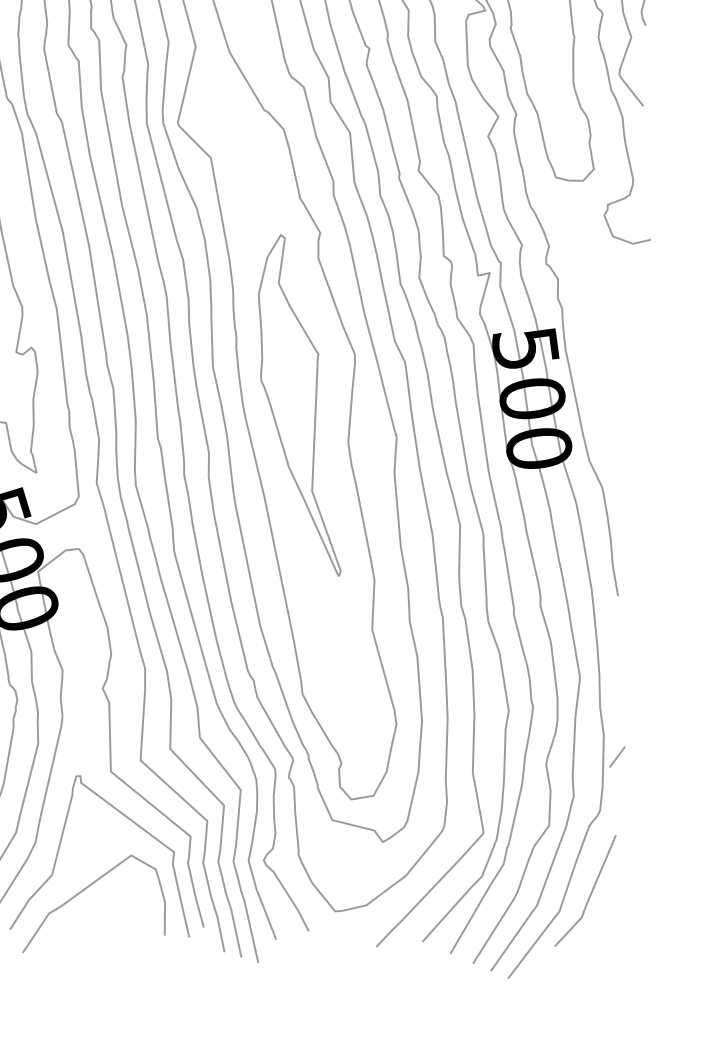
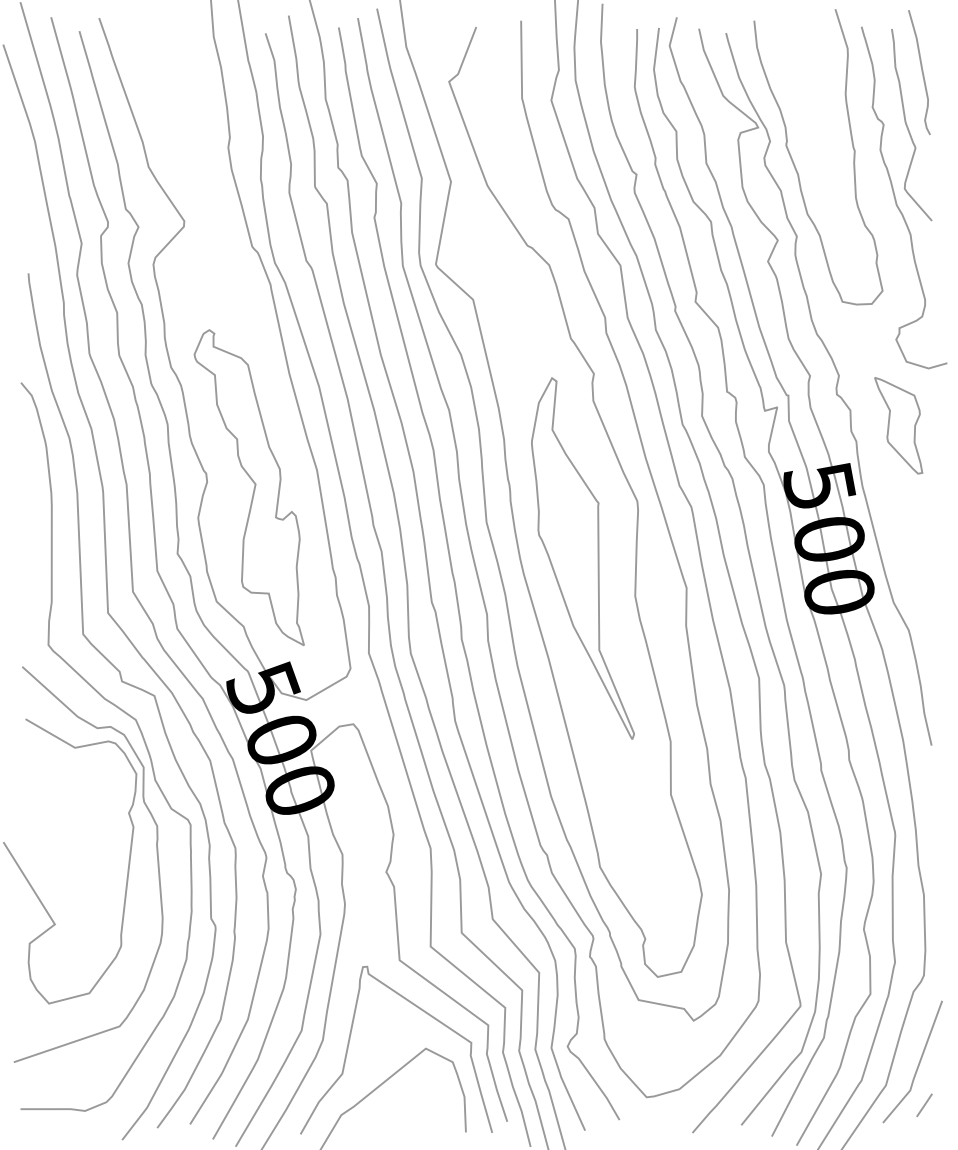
part: (602, 295) -> (898, 425), added
line: (617, 756) -> (924, 1104), moved

